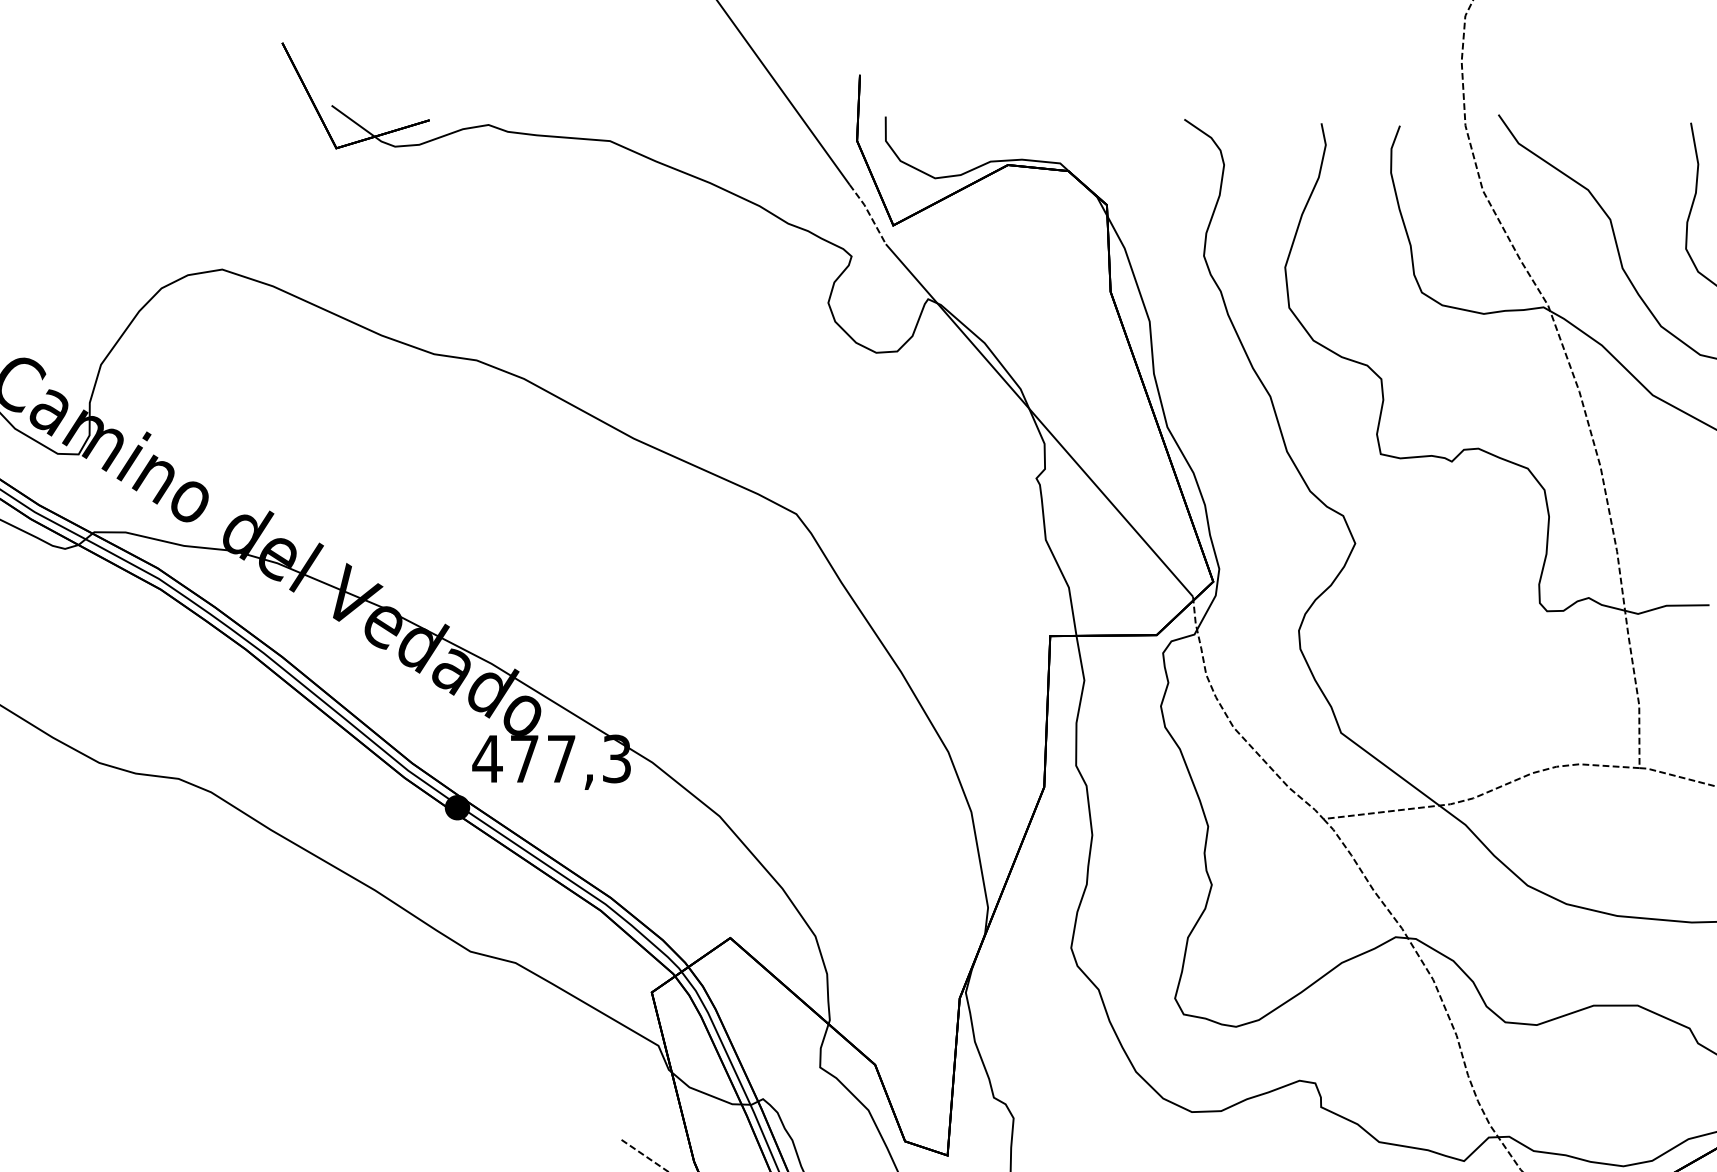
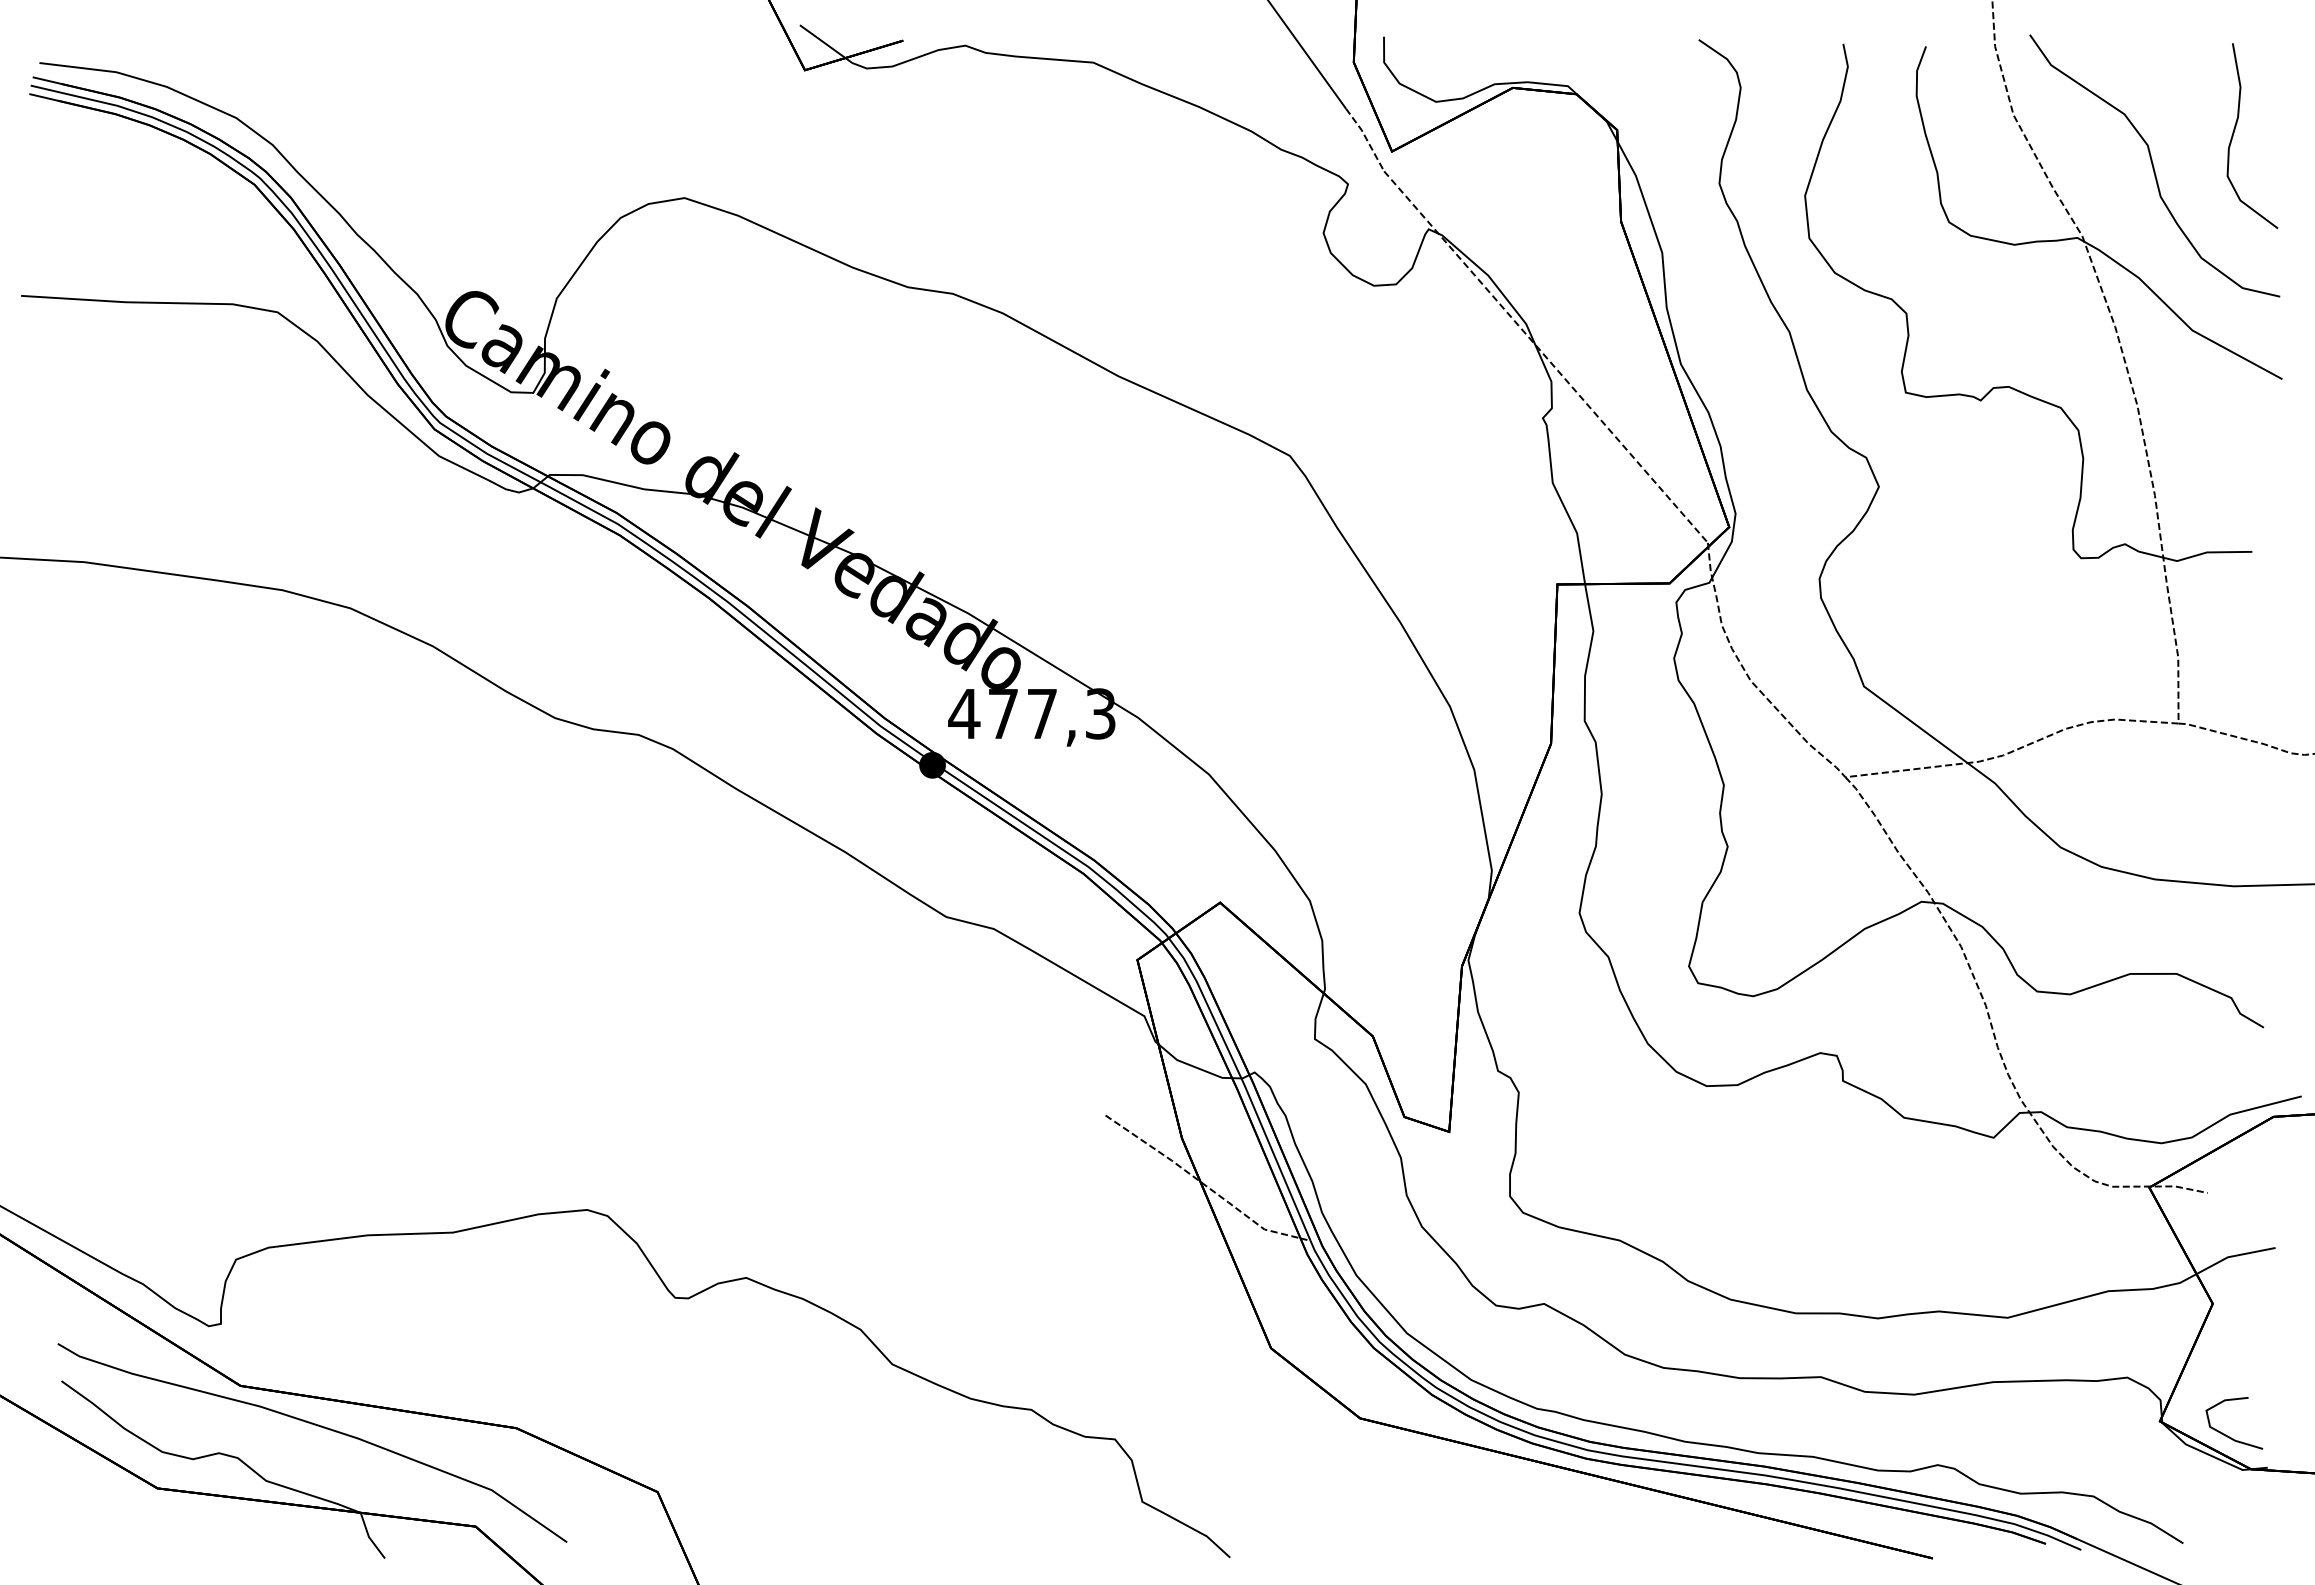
line: (1039, 420) -> (1546, 357), solid -> dashed

